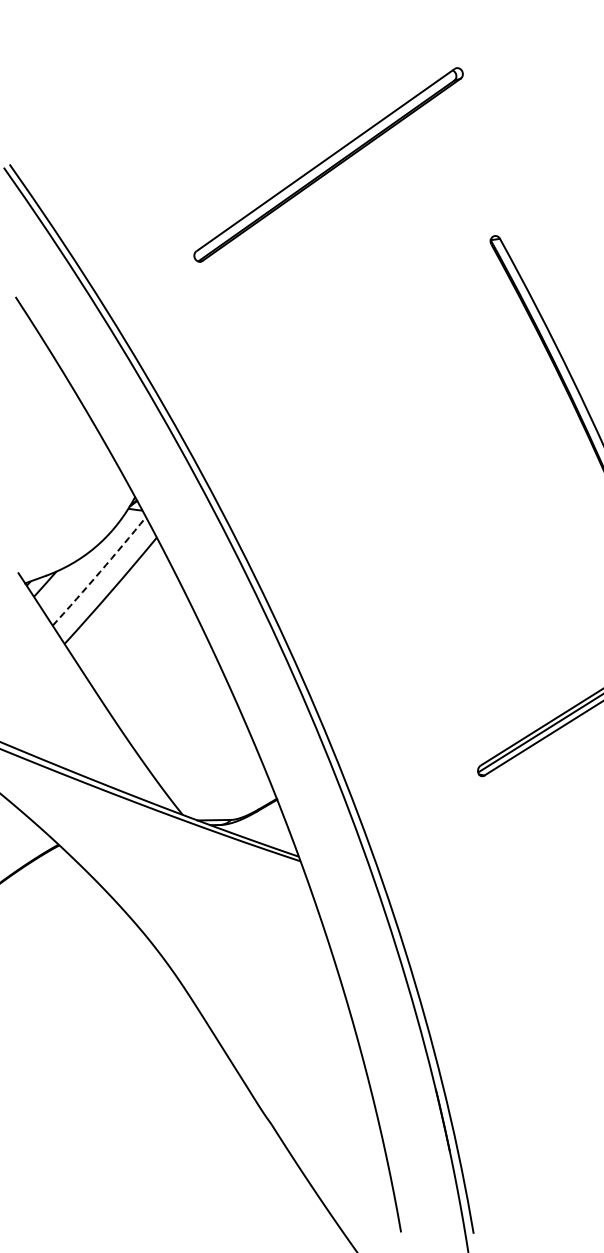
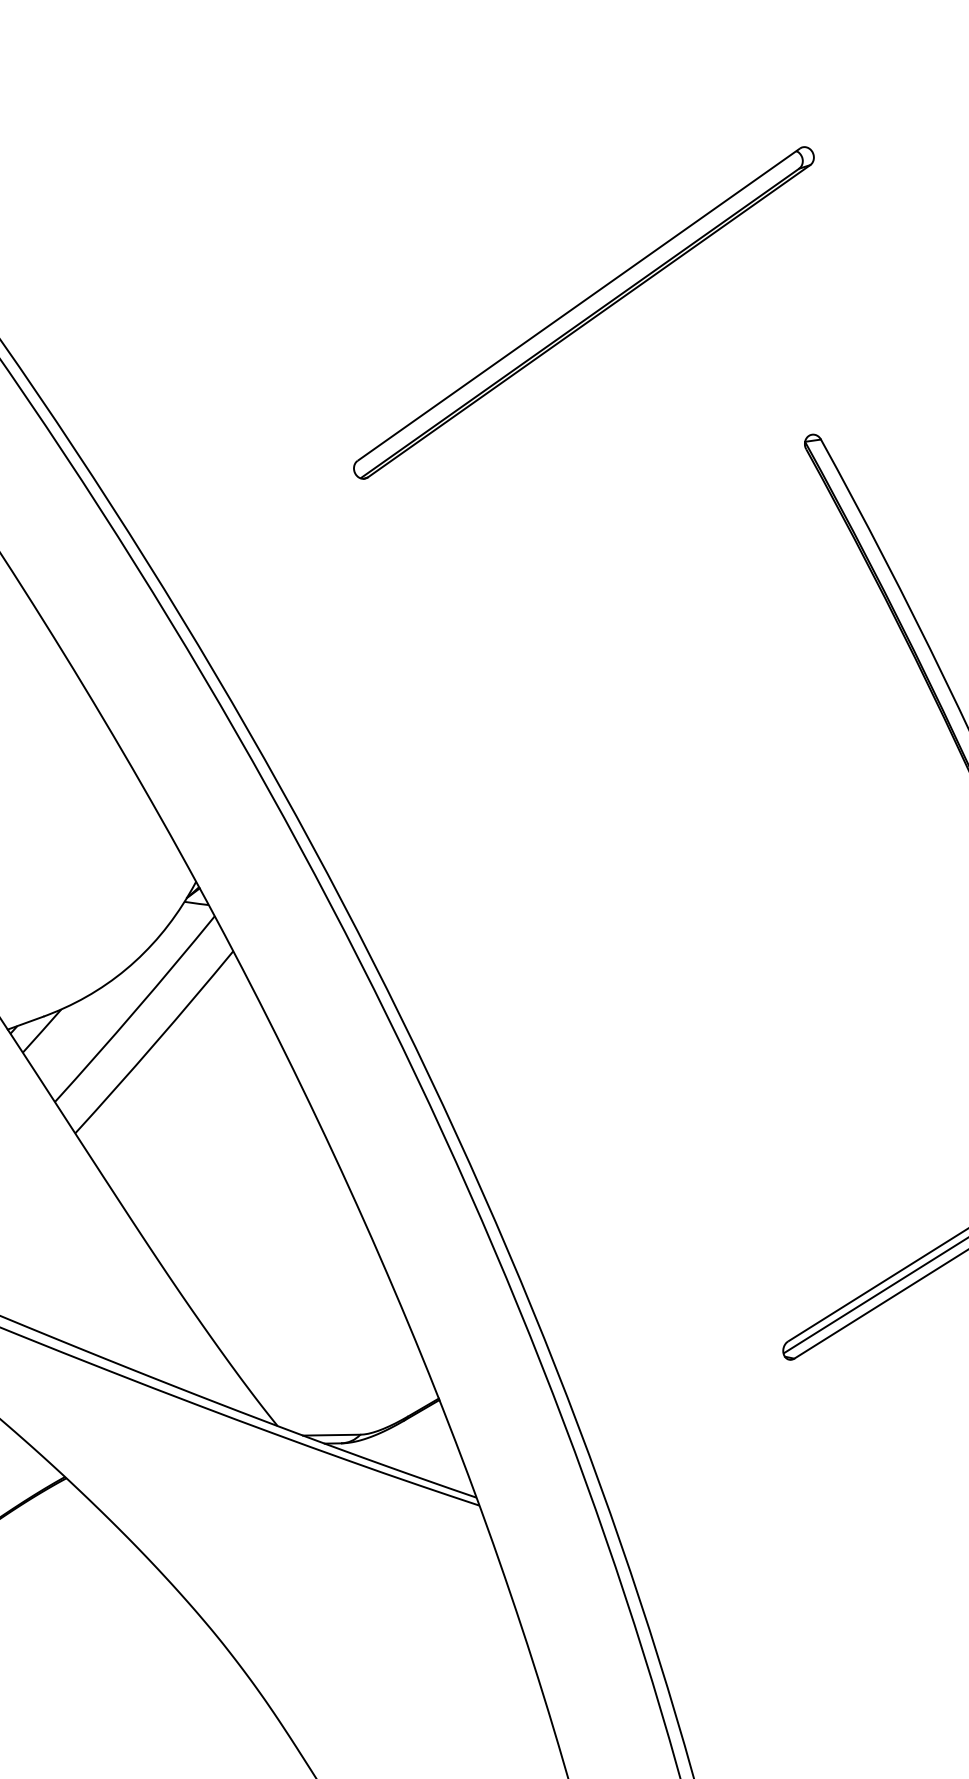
part: (328, 164) -> (583, 312), moved
arc: (100, 572) -> (136, 1010), dashed -> solid

